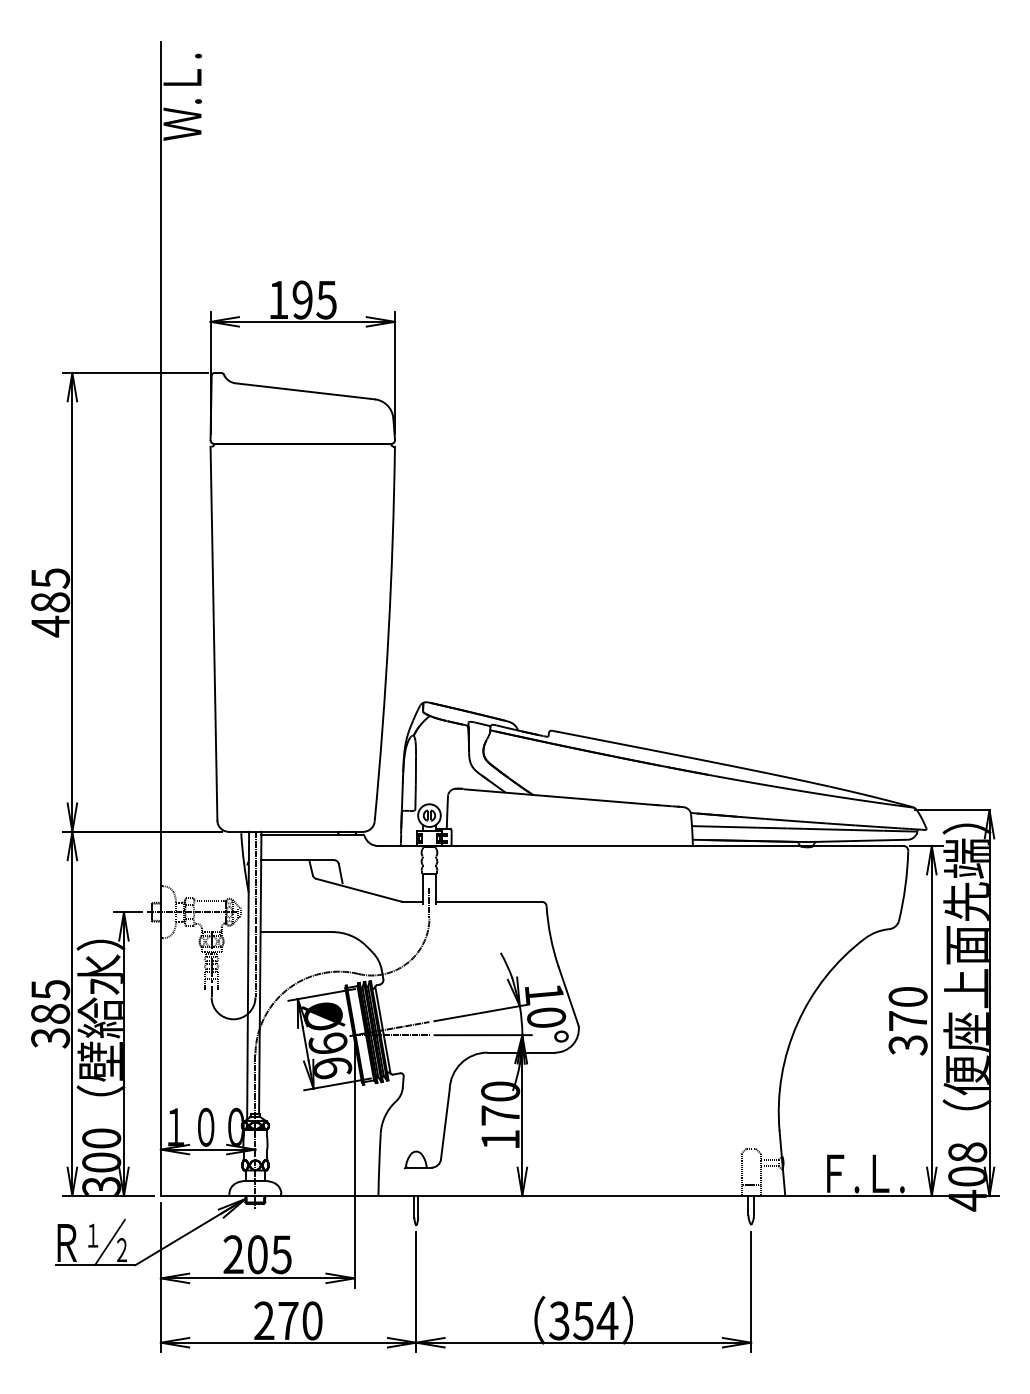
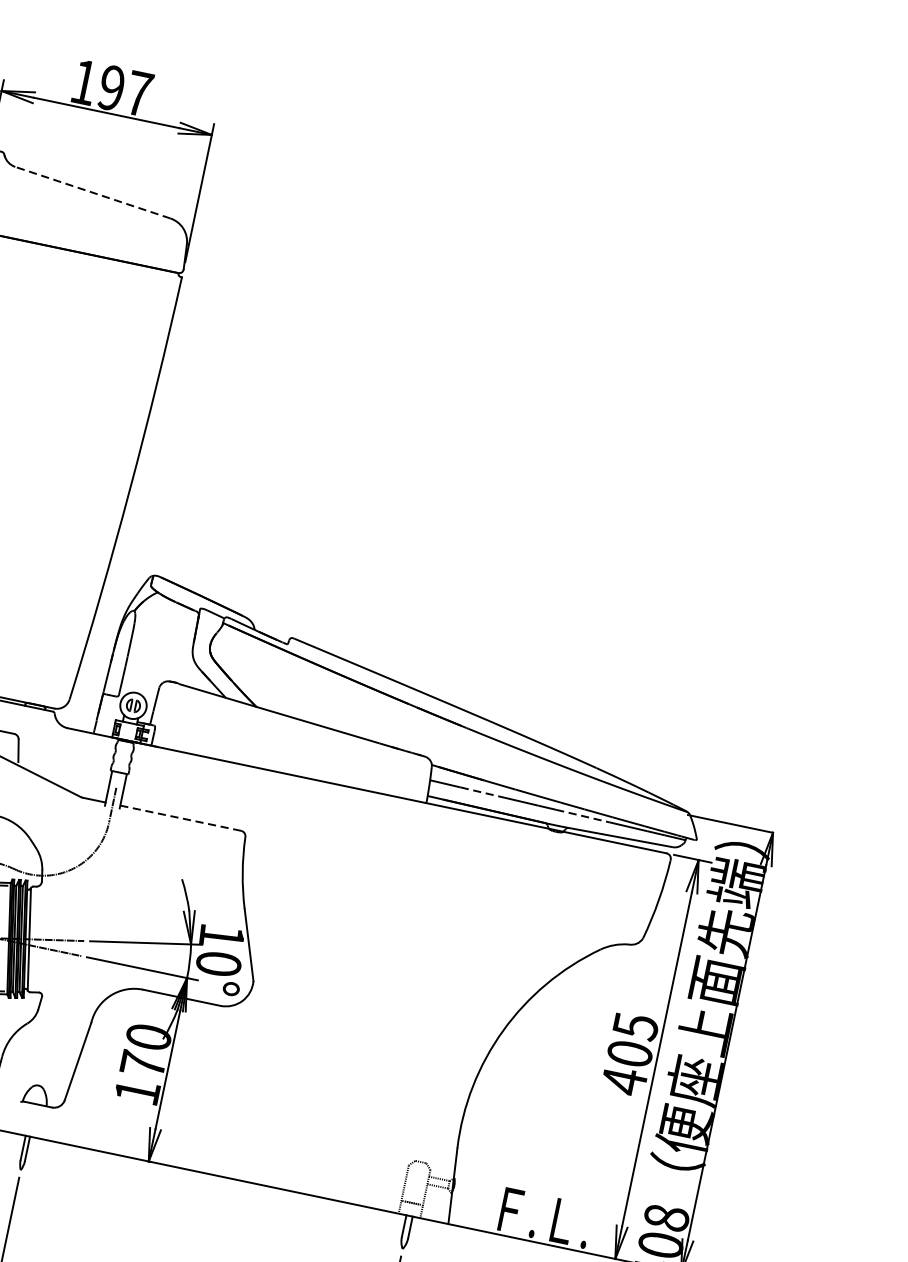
text: (326, 300) -> (138, 94), 195 -> 197
line: (304, 391) -> (92, 192), solid -> dashed
line: (738, 827) -> (482, 792), solid -> dashed
line: (827, 829) -> (583, 816), solid -> dashed
line: (488, 901) -> (180, 817), solid -> dashed
text: (907, 1021) -> (629, 1054), 370 -> 405

